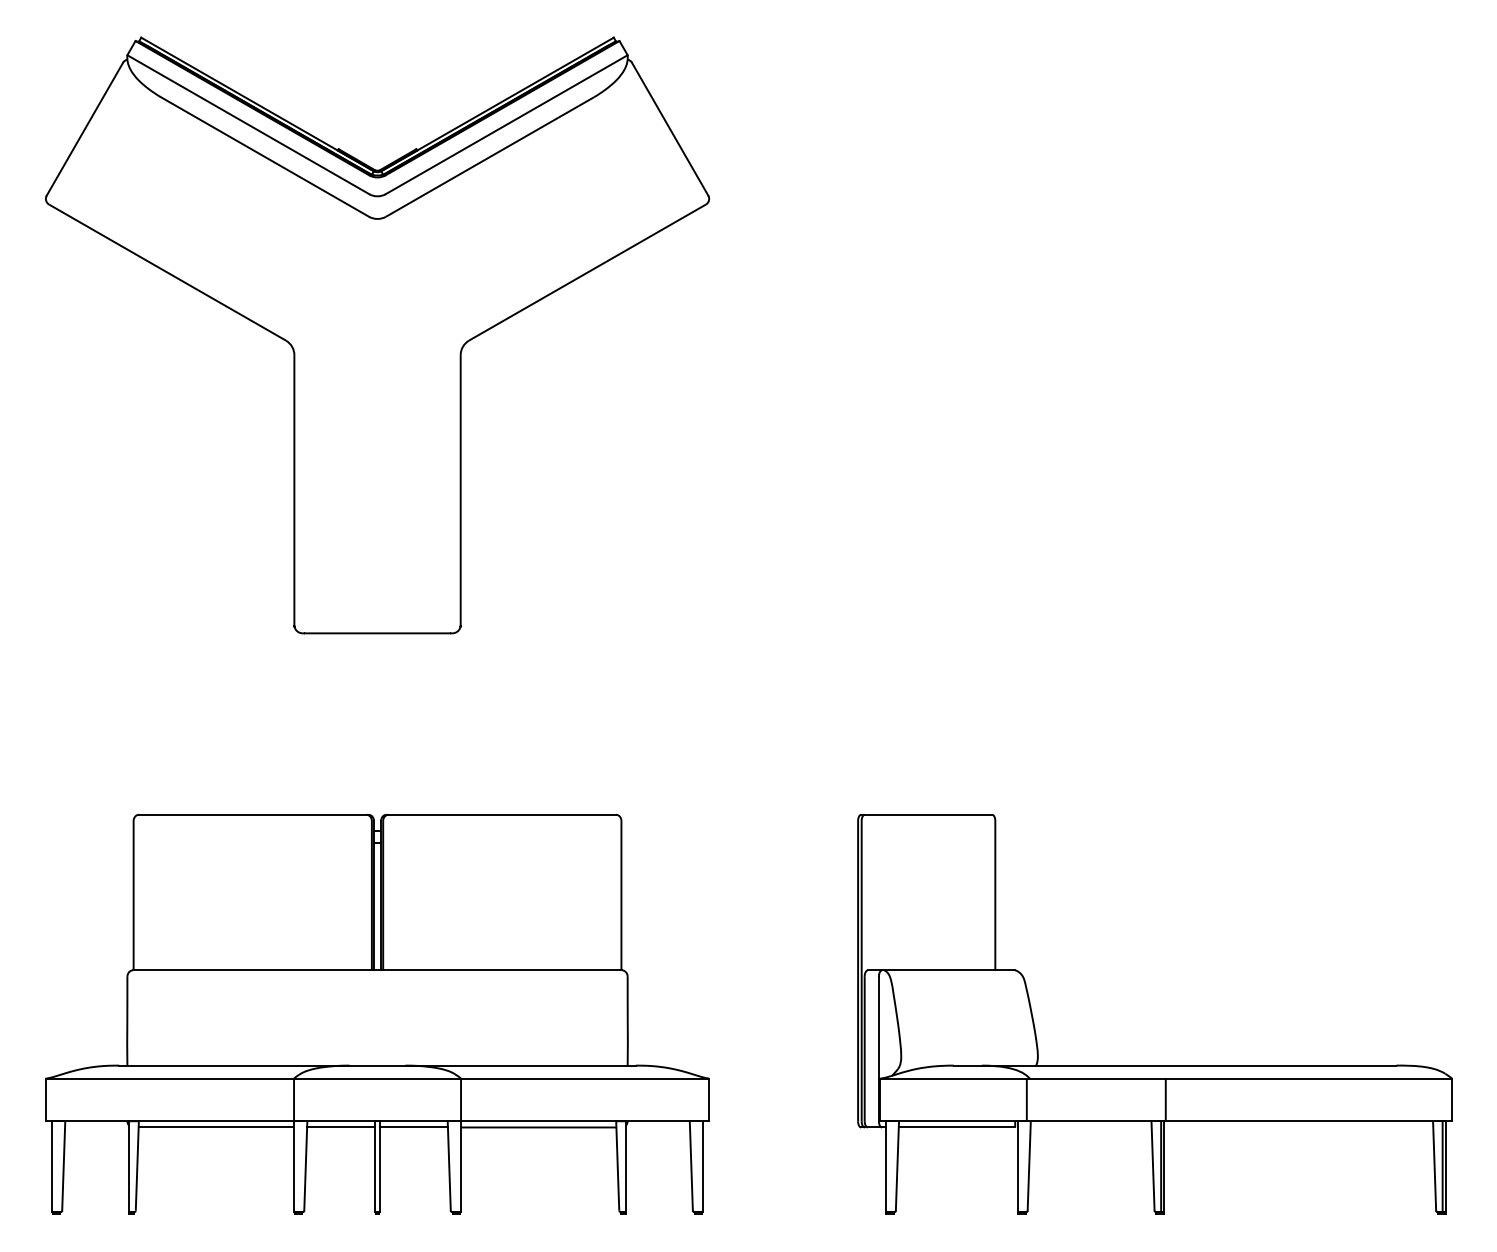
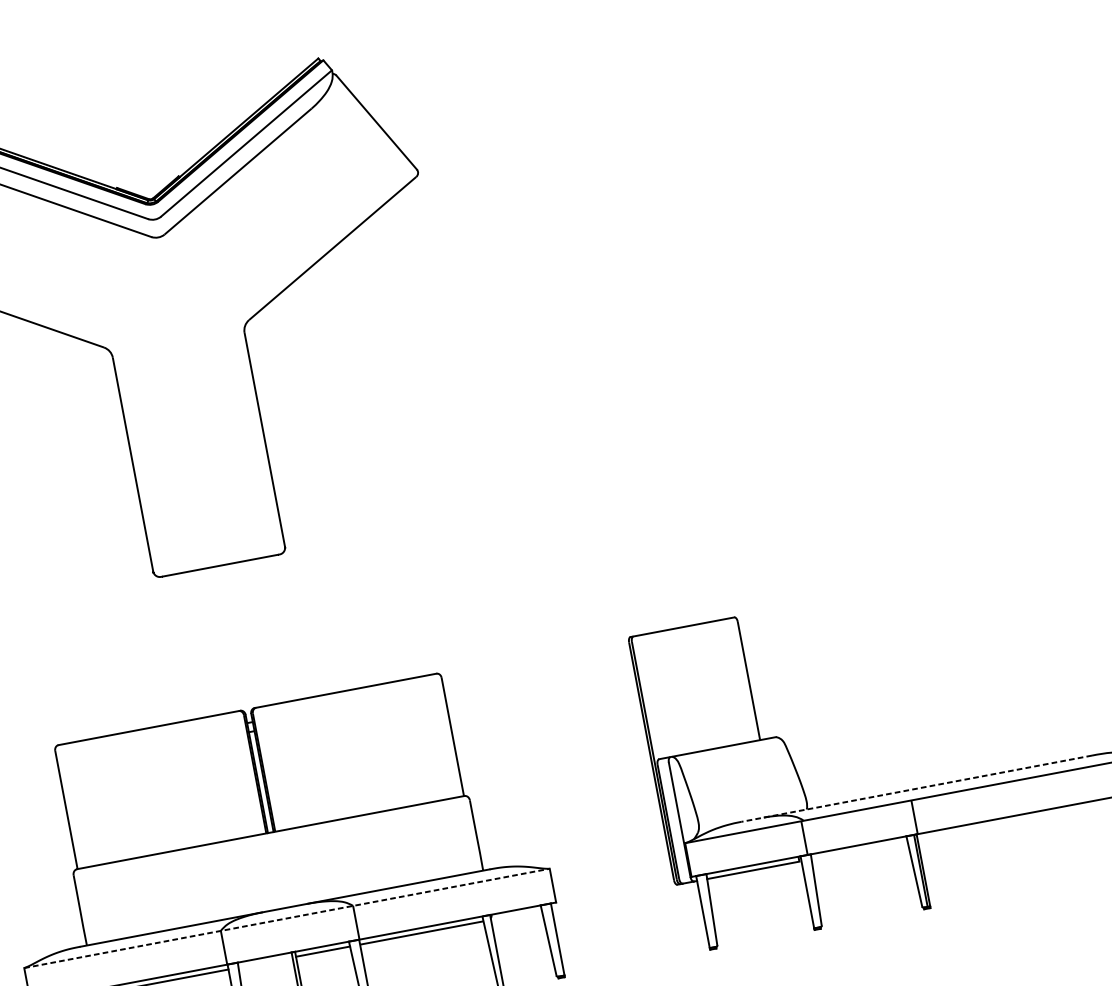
line: (1174, 1065) -> (916, 788), solid -> dashed
line: (377, 1078) -> (286, 918), solid -> dashed
line: (341, 1127) -> (265, 962), removed

